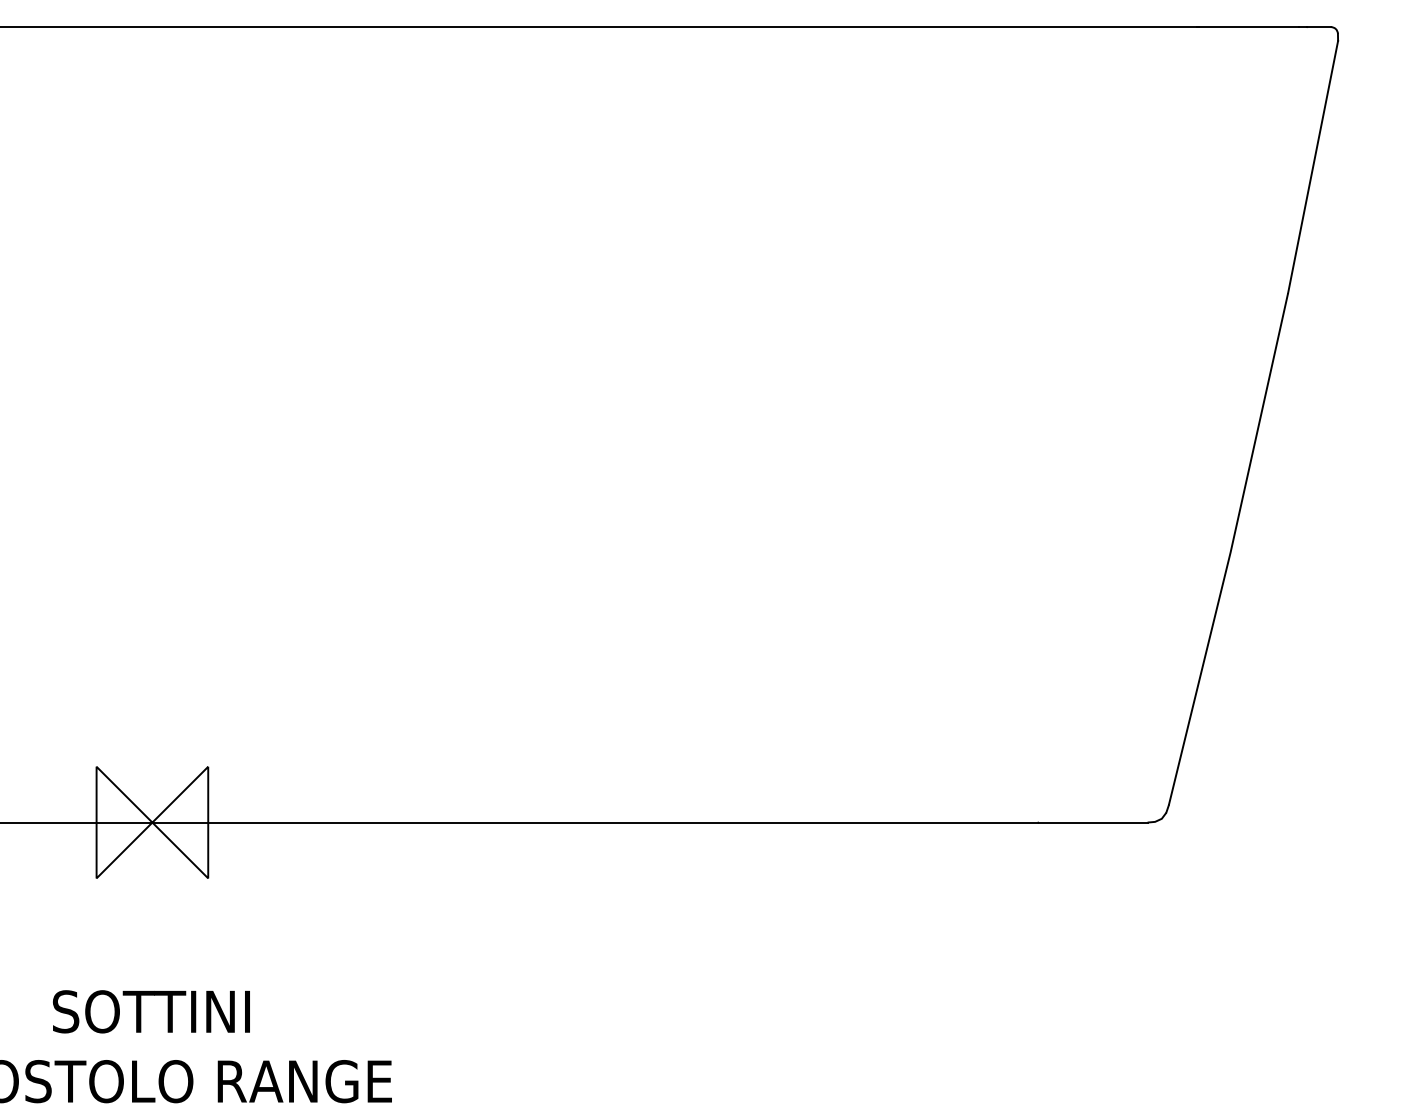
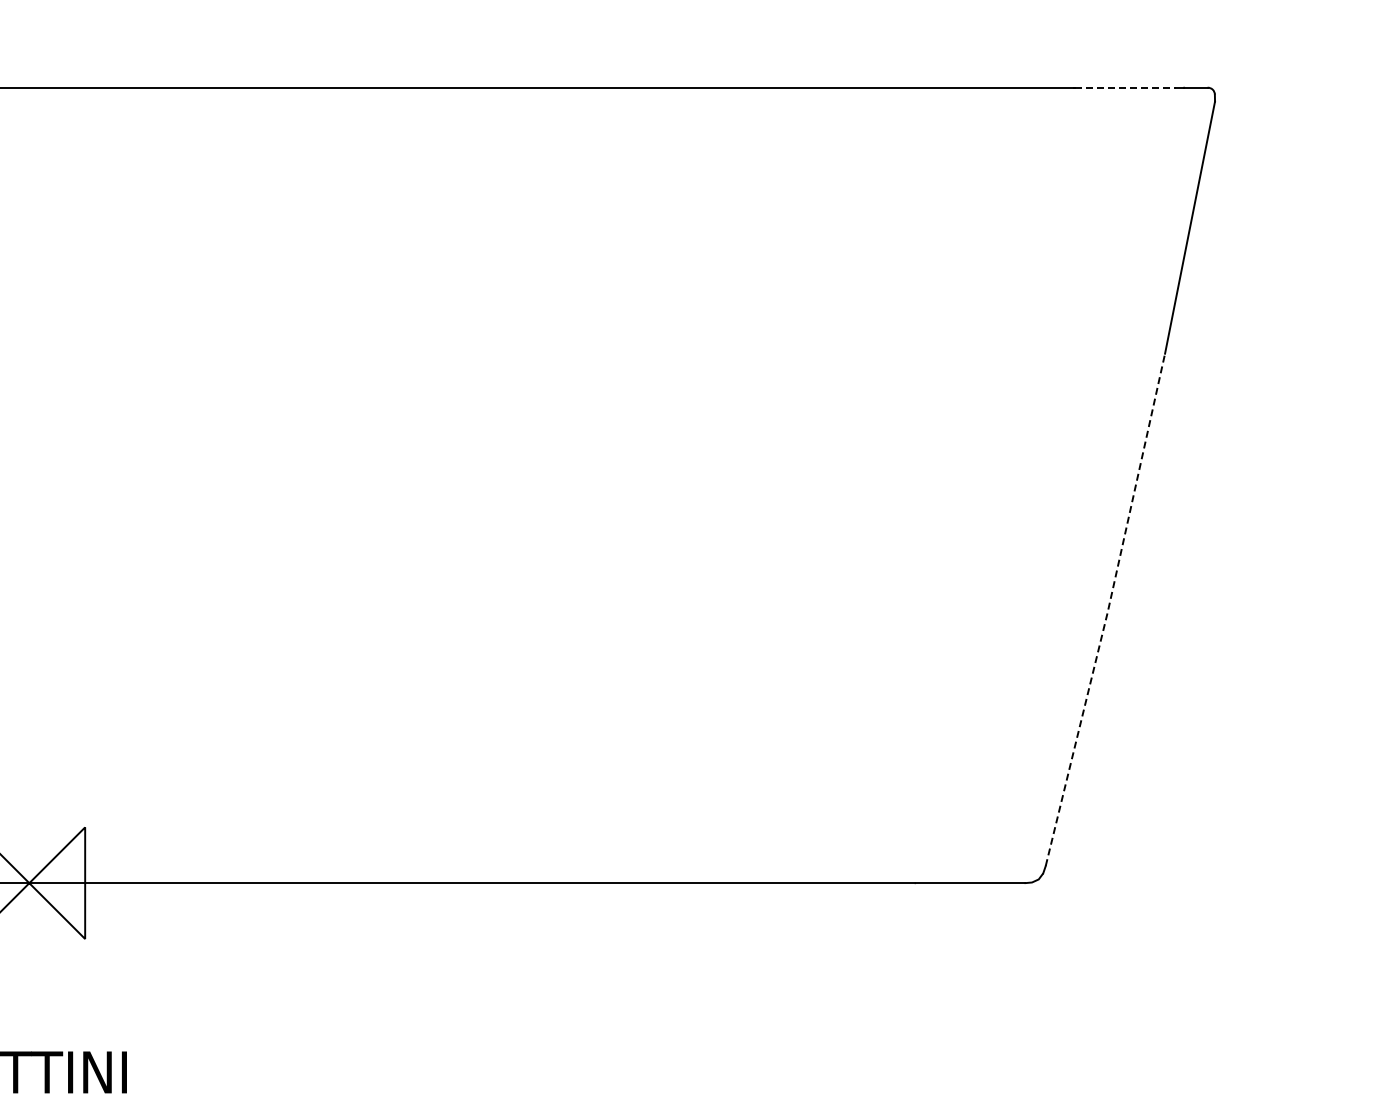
line: (1249, 27) -> (1126, 88), solid -> dashed
line: (1231, 550) -> (1108, 611), solid -> dashed

